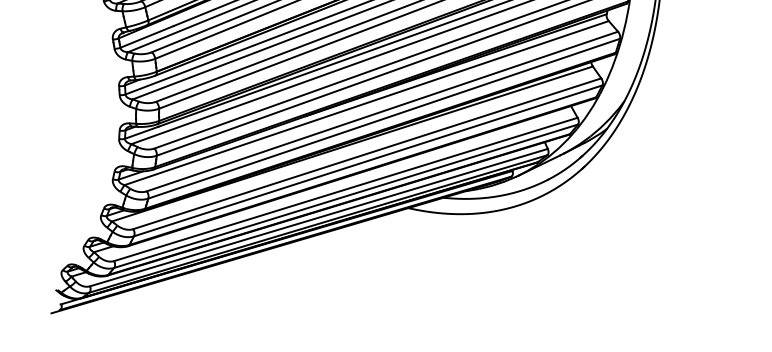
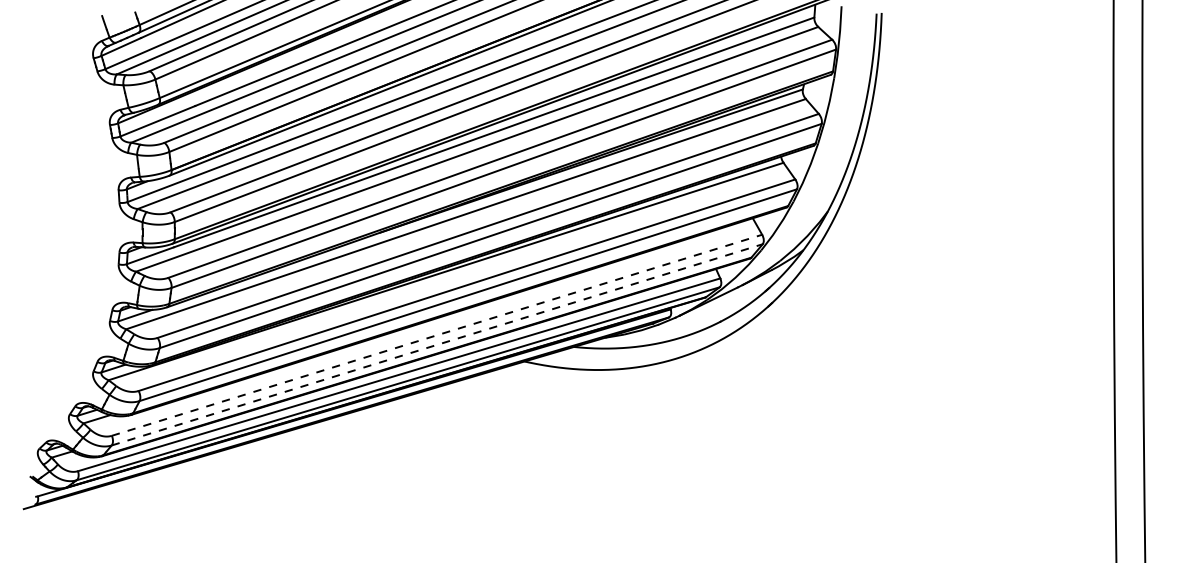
line: (346, 189) -> (437, 335), solid -> dashed
line: (346, 196) -> (437, 344), solid -> dashed

